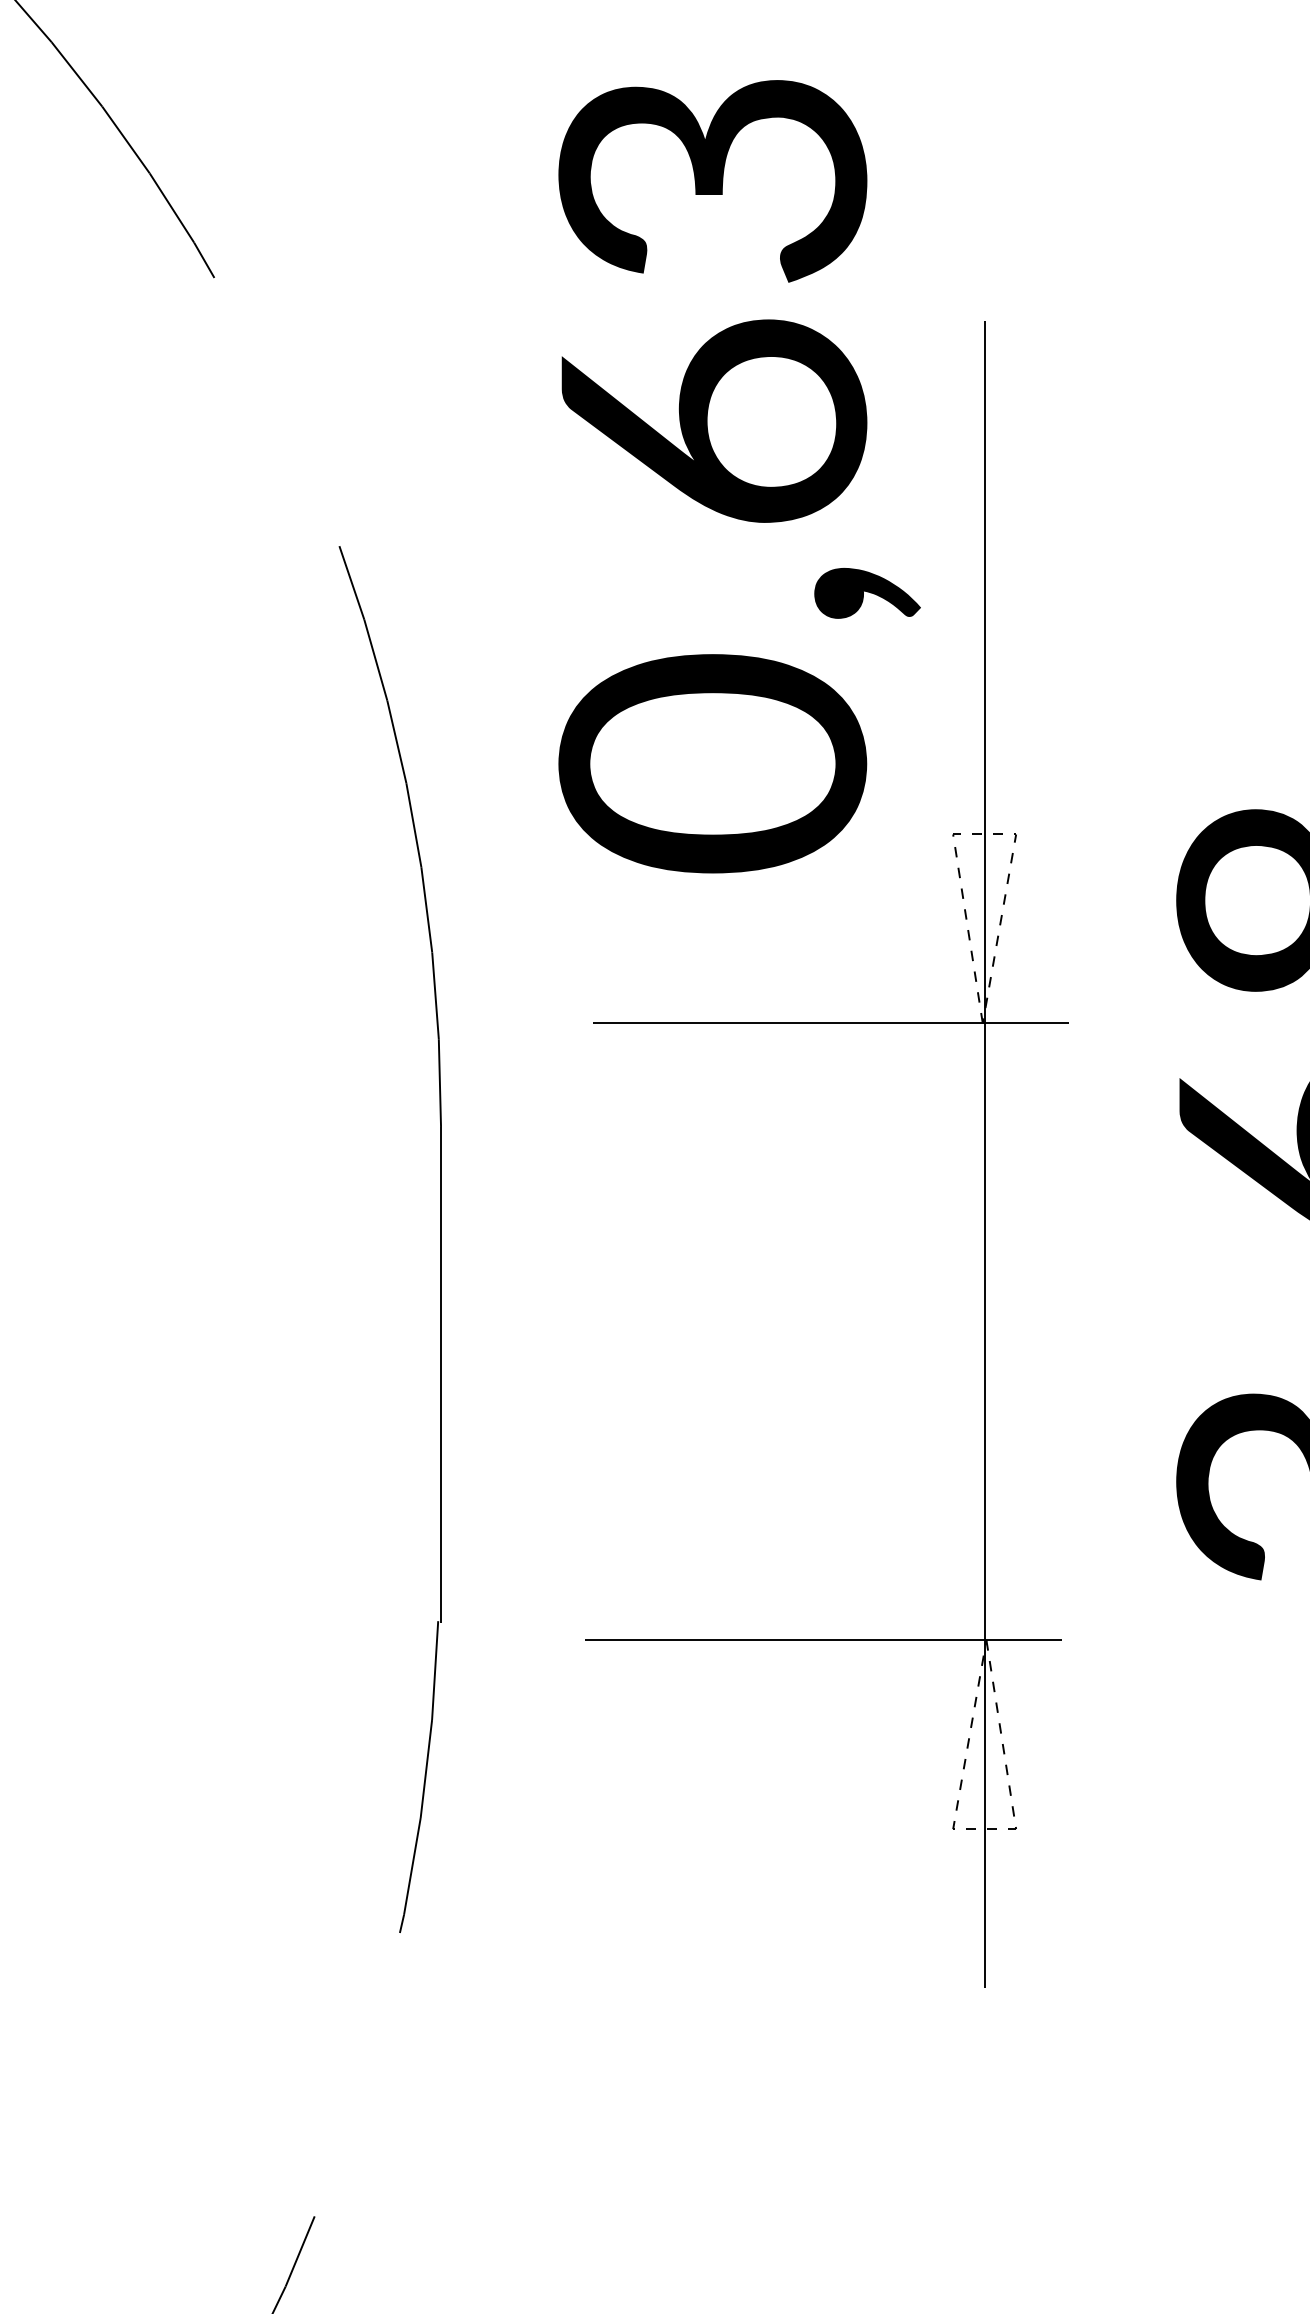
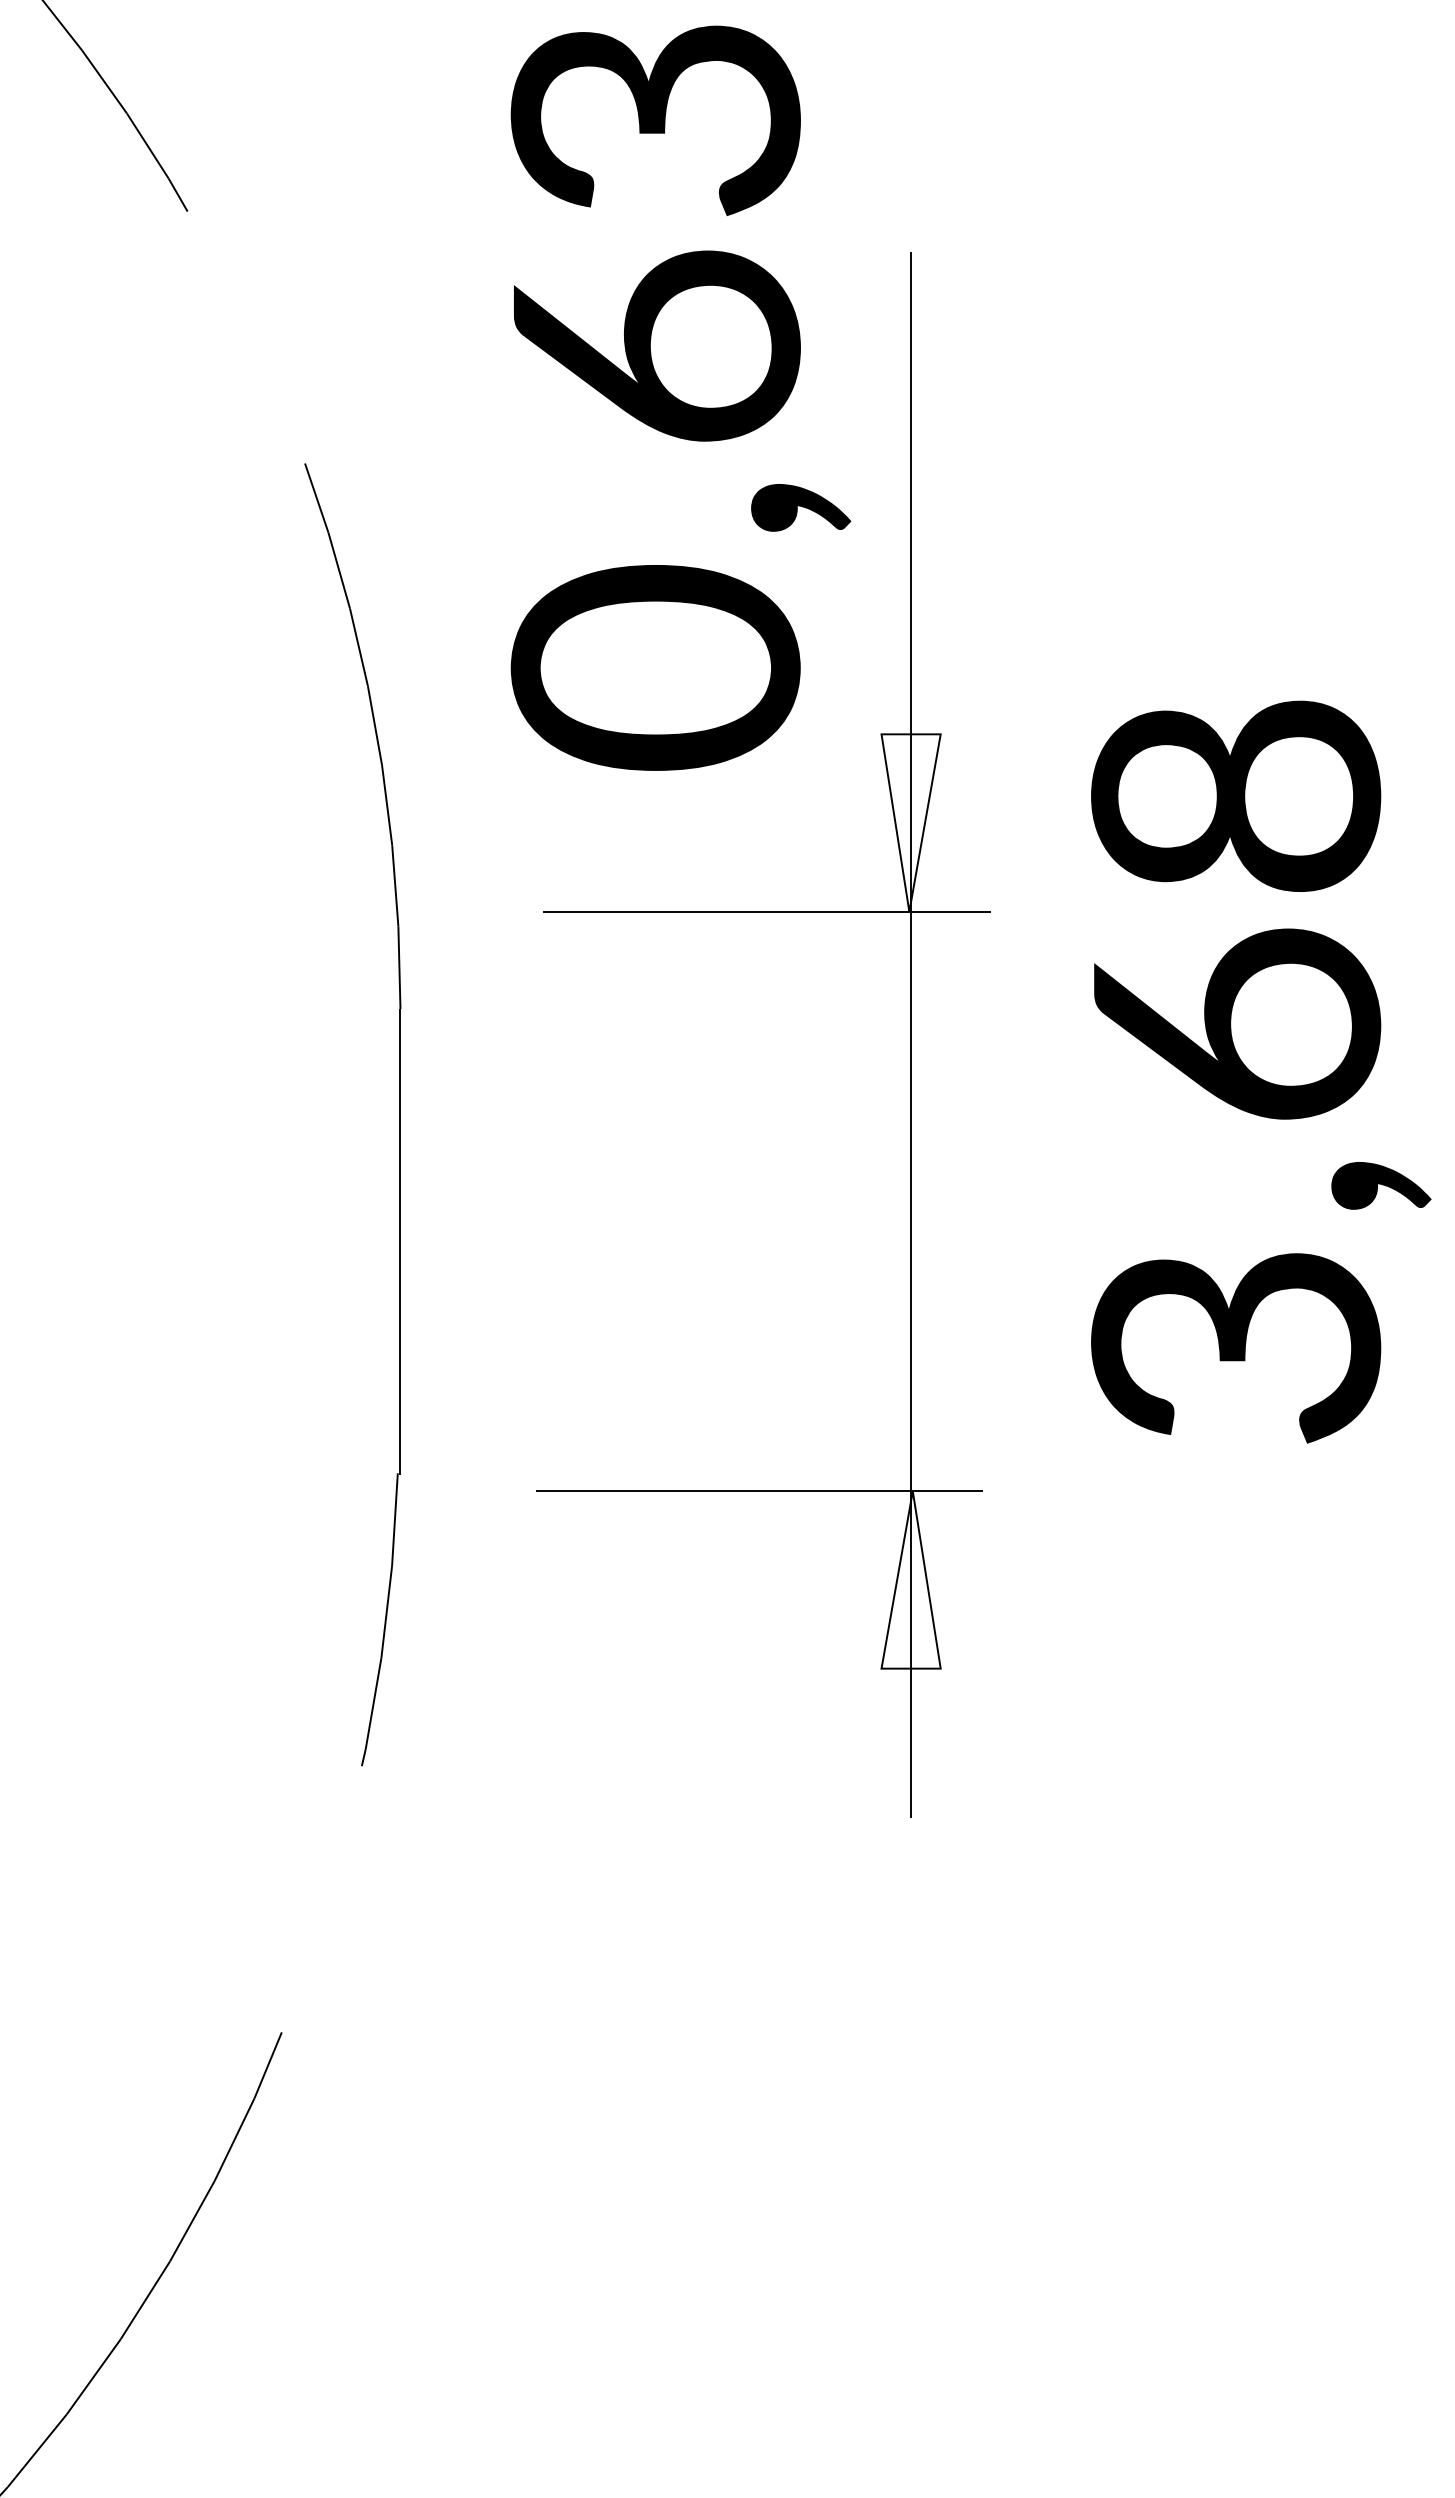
line: (986, 834) -> (912, 734), dashed -> solid
line: (984, 1828) -> (910, 1668), dashed -> solid

